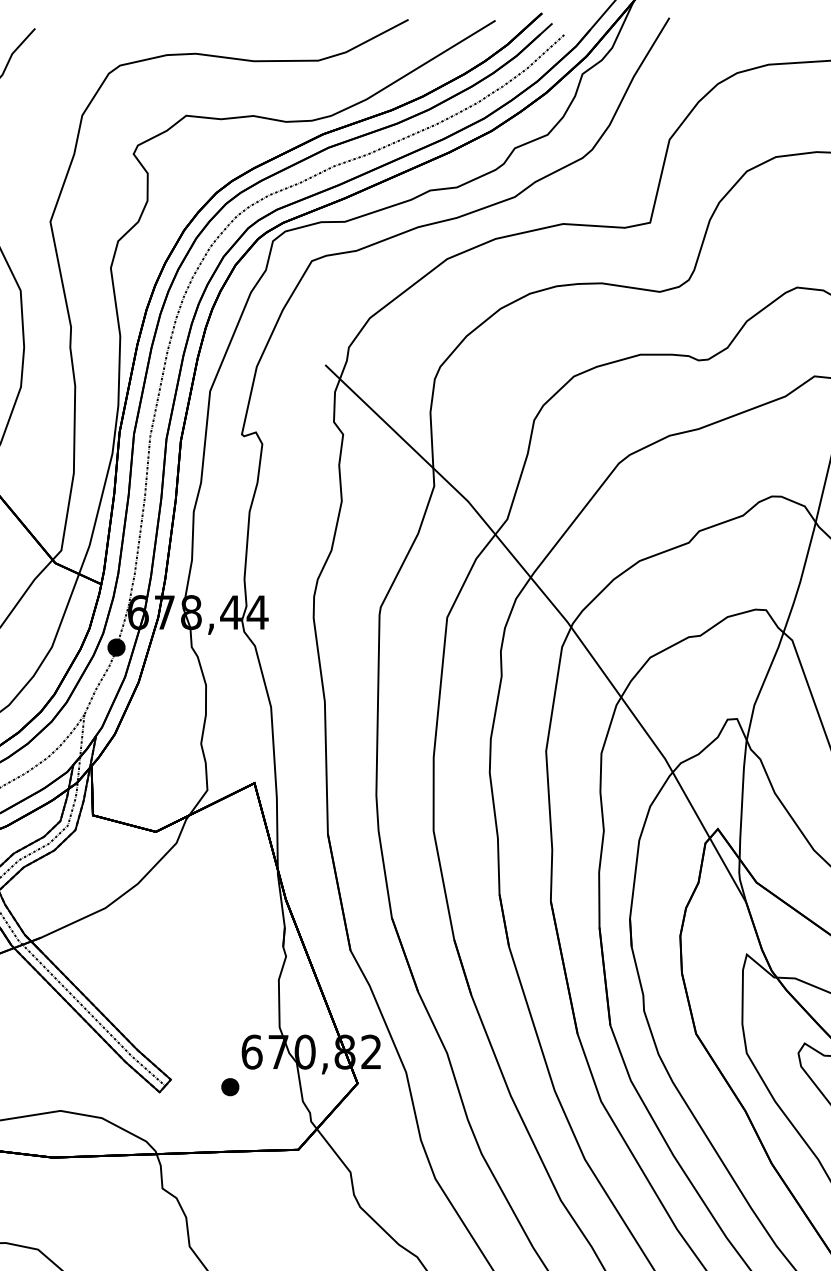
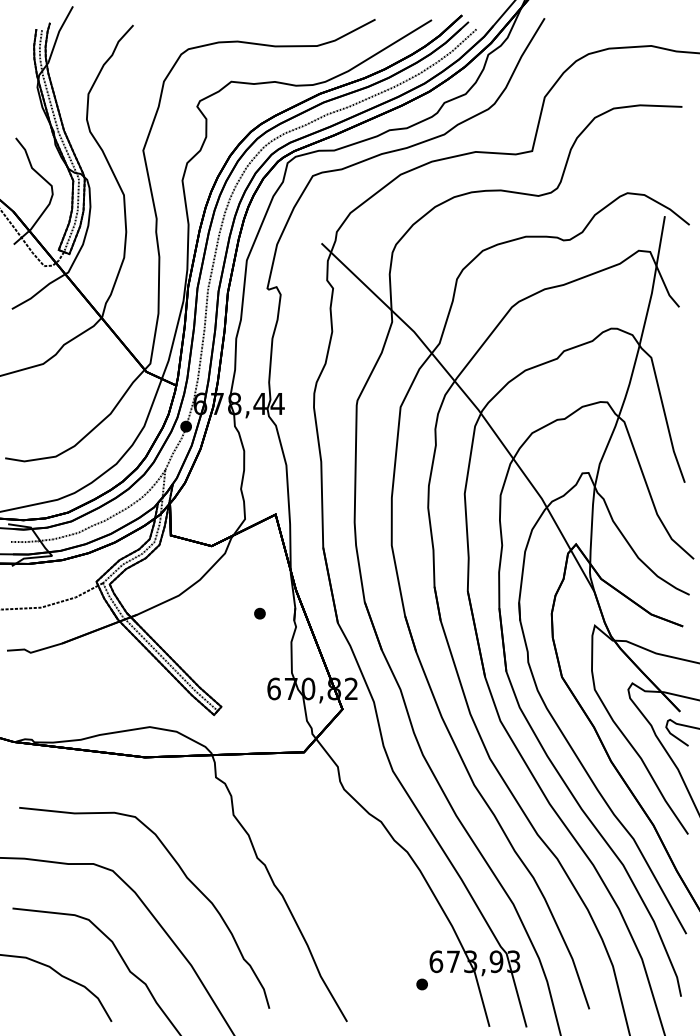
part: (229, 1086) -> (259, 613), moved

